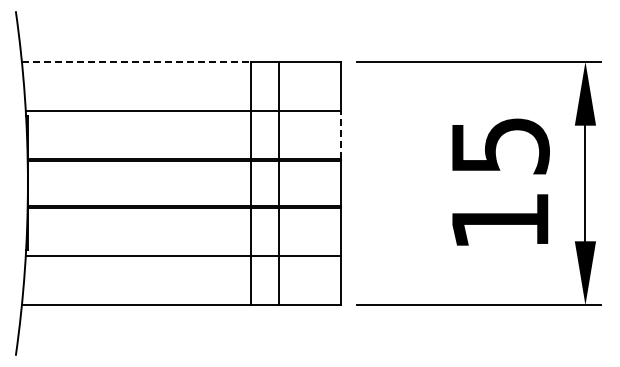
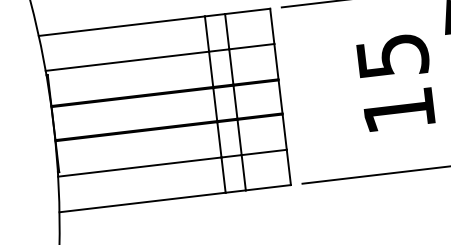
line: (136, 61) -> (121, 25), dashed -> solid
line: (341, 134) -> (276, 61), dashed -> solid

